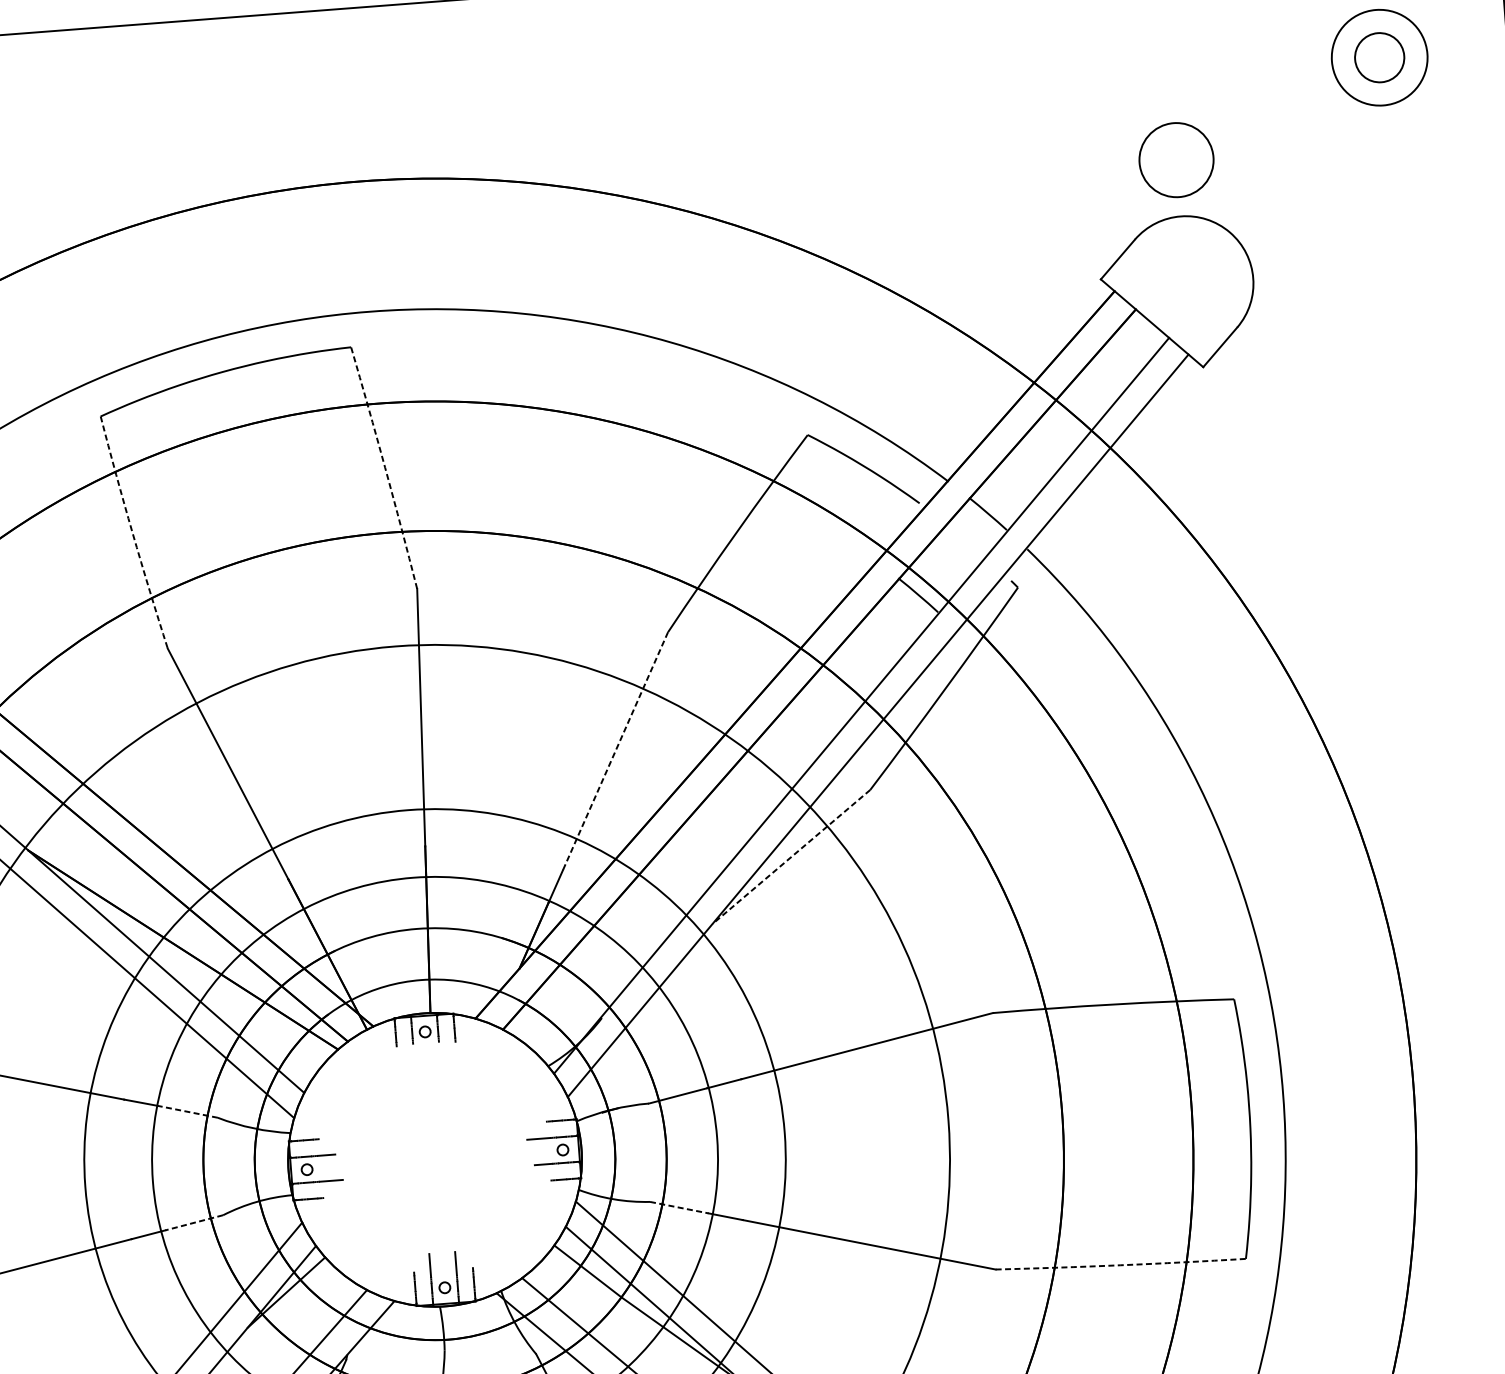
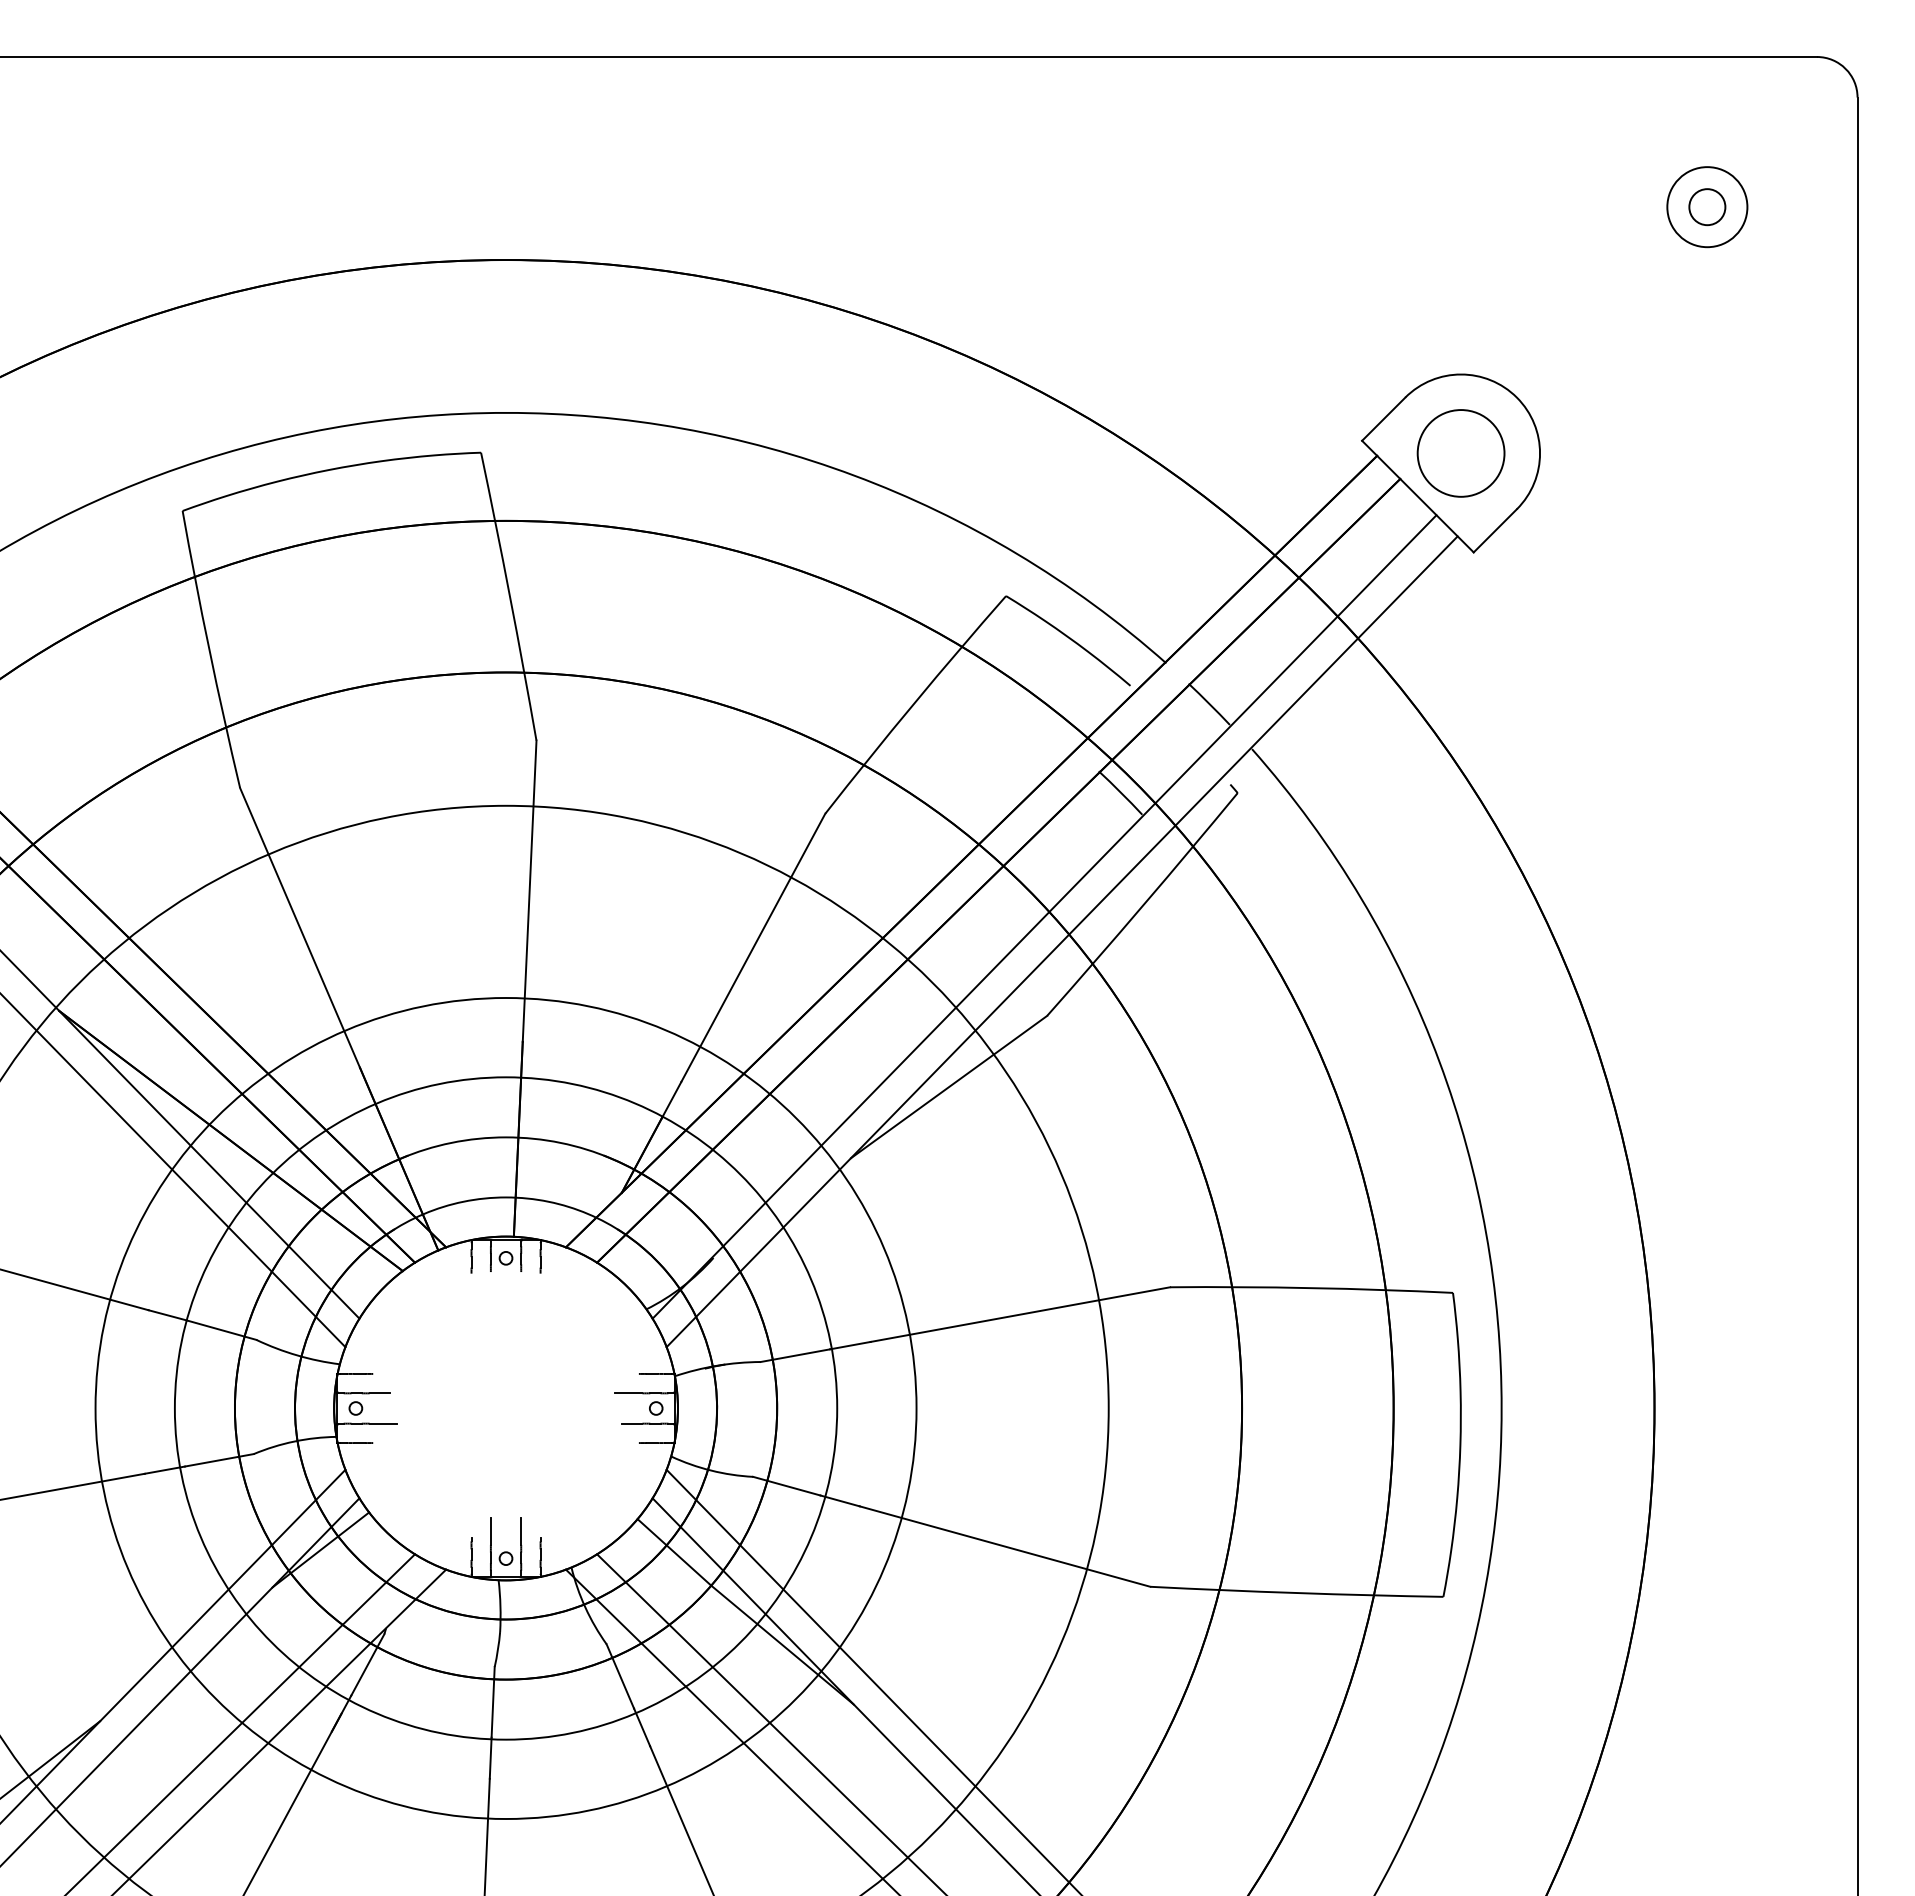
circle: (1379, 58) -> (1707, 207), size x0.62
circle: (1379, 58) -> (1707, 207), size x0.71
circle: (1176, 160) -> (1460, 453), moved
arc: (384, 467) -> (509, 596), dashed -> solid
arc: (132, 532) -> (209, 649), dashed -> solid
line: (615, 751) -> (753, 948), dashed -> solid
line: (790, 857) -> (948, 1087), dashed -> solid
line: (187, 1112) -> (221, 1330), dashed -> solid
line: (679, 1207) -> (786, 1486), dashed -> solid
line: (194, 1222) -> (219, 1460), dashed -> solid
arc: (1120, 1265) -> (1296, 1593), dashed -> solid

